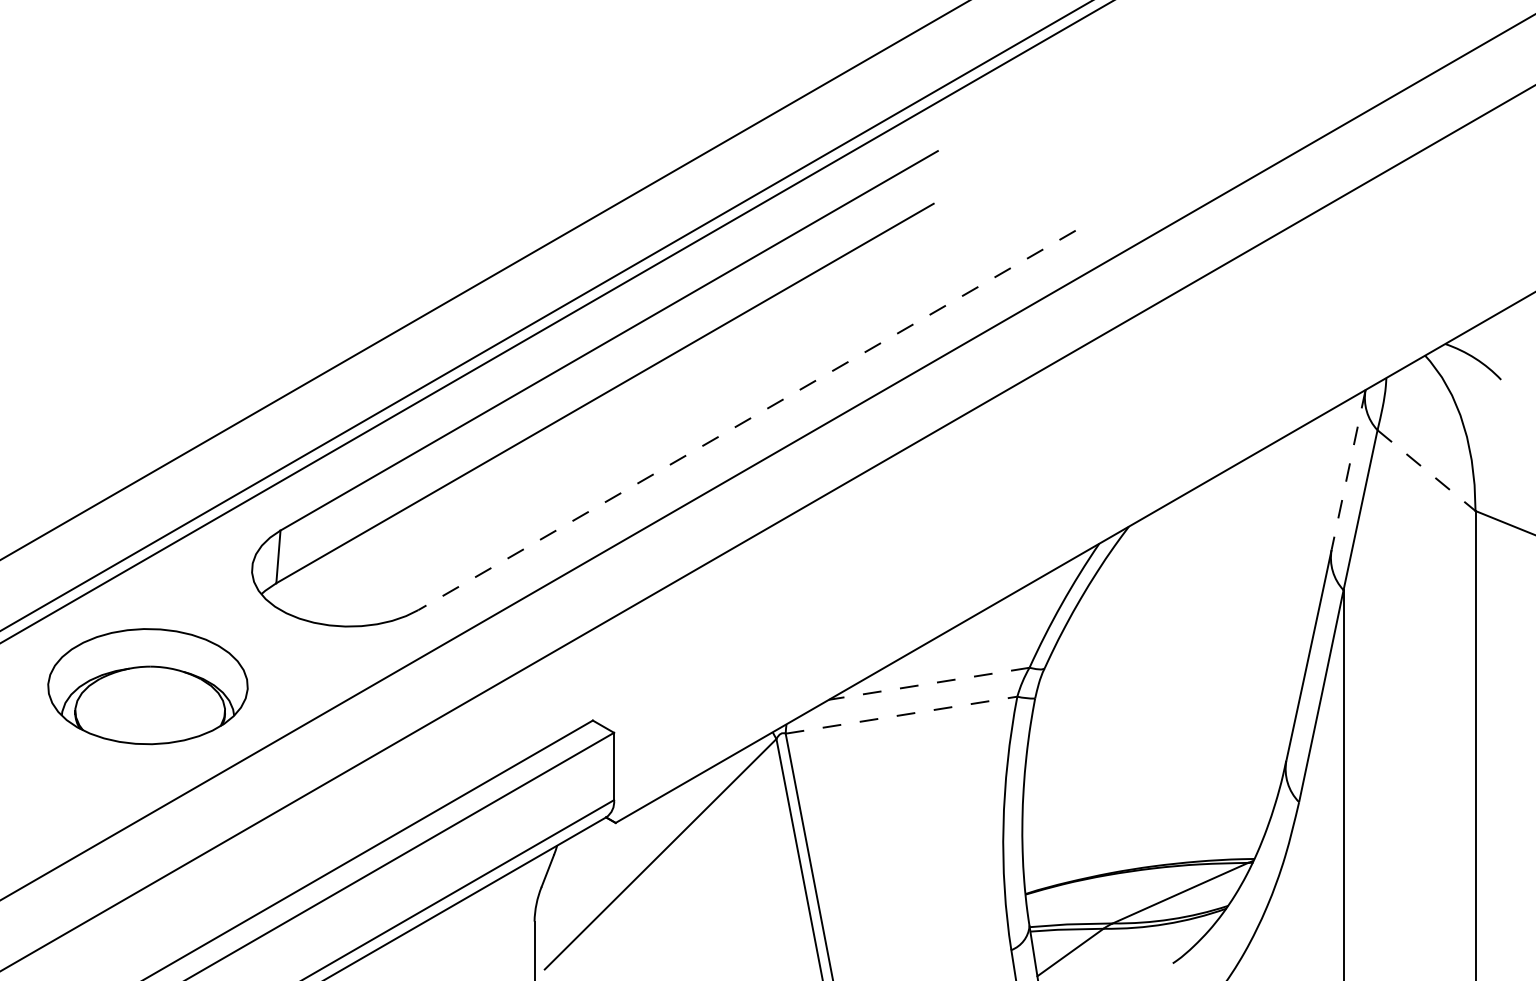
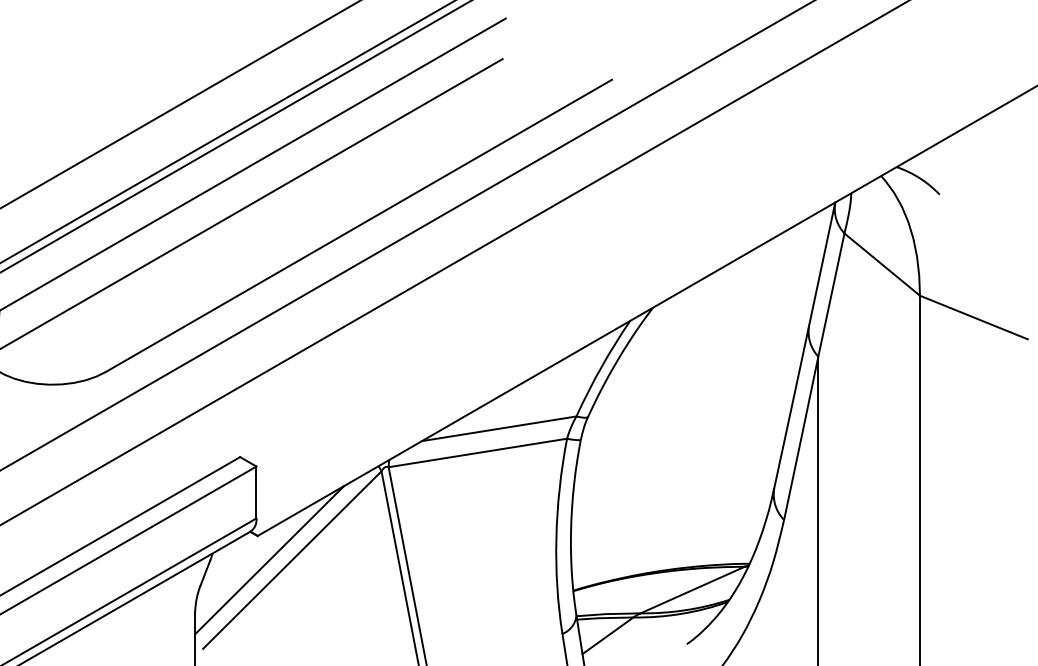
line: (747, 420) -> (359, 226), dashed -> solid
line: (1348, 469) -> (822, 263), dashed -> solid
line: (1426, 470) -> (882, 264), dashed -> solid
line: (929, 683) -> (499, 428), dashed -> solid
line: (902, 715) -> (478, 453), dashed -> solid
line: (630, 854) -> (269, 560), added

